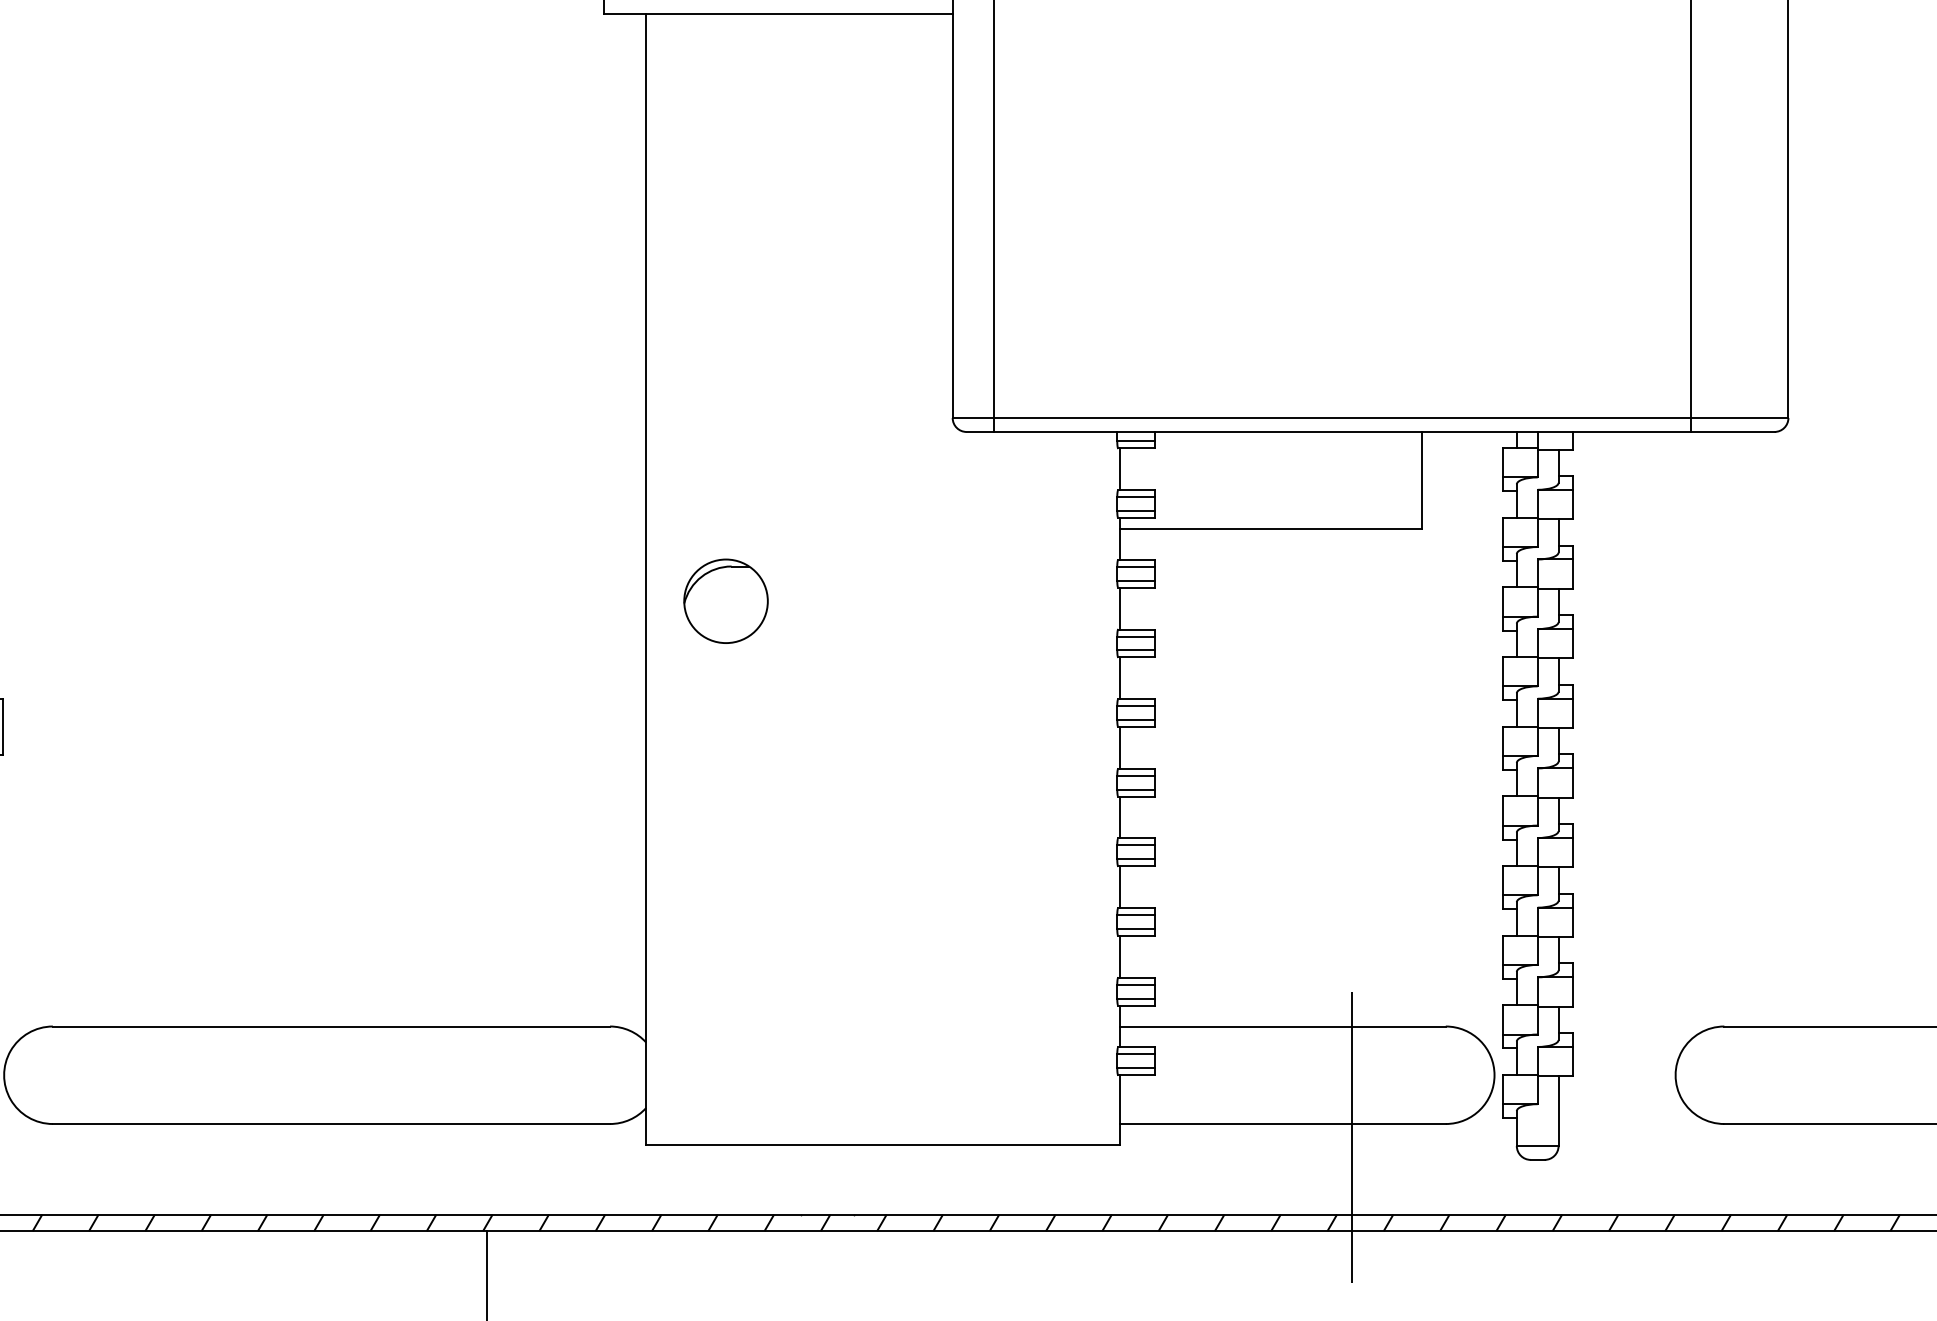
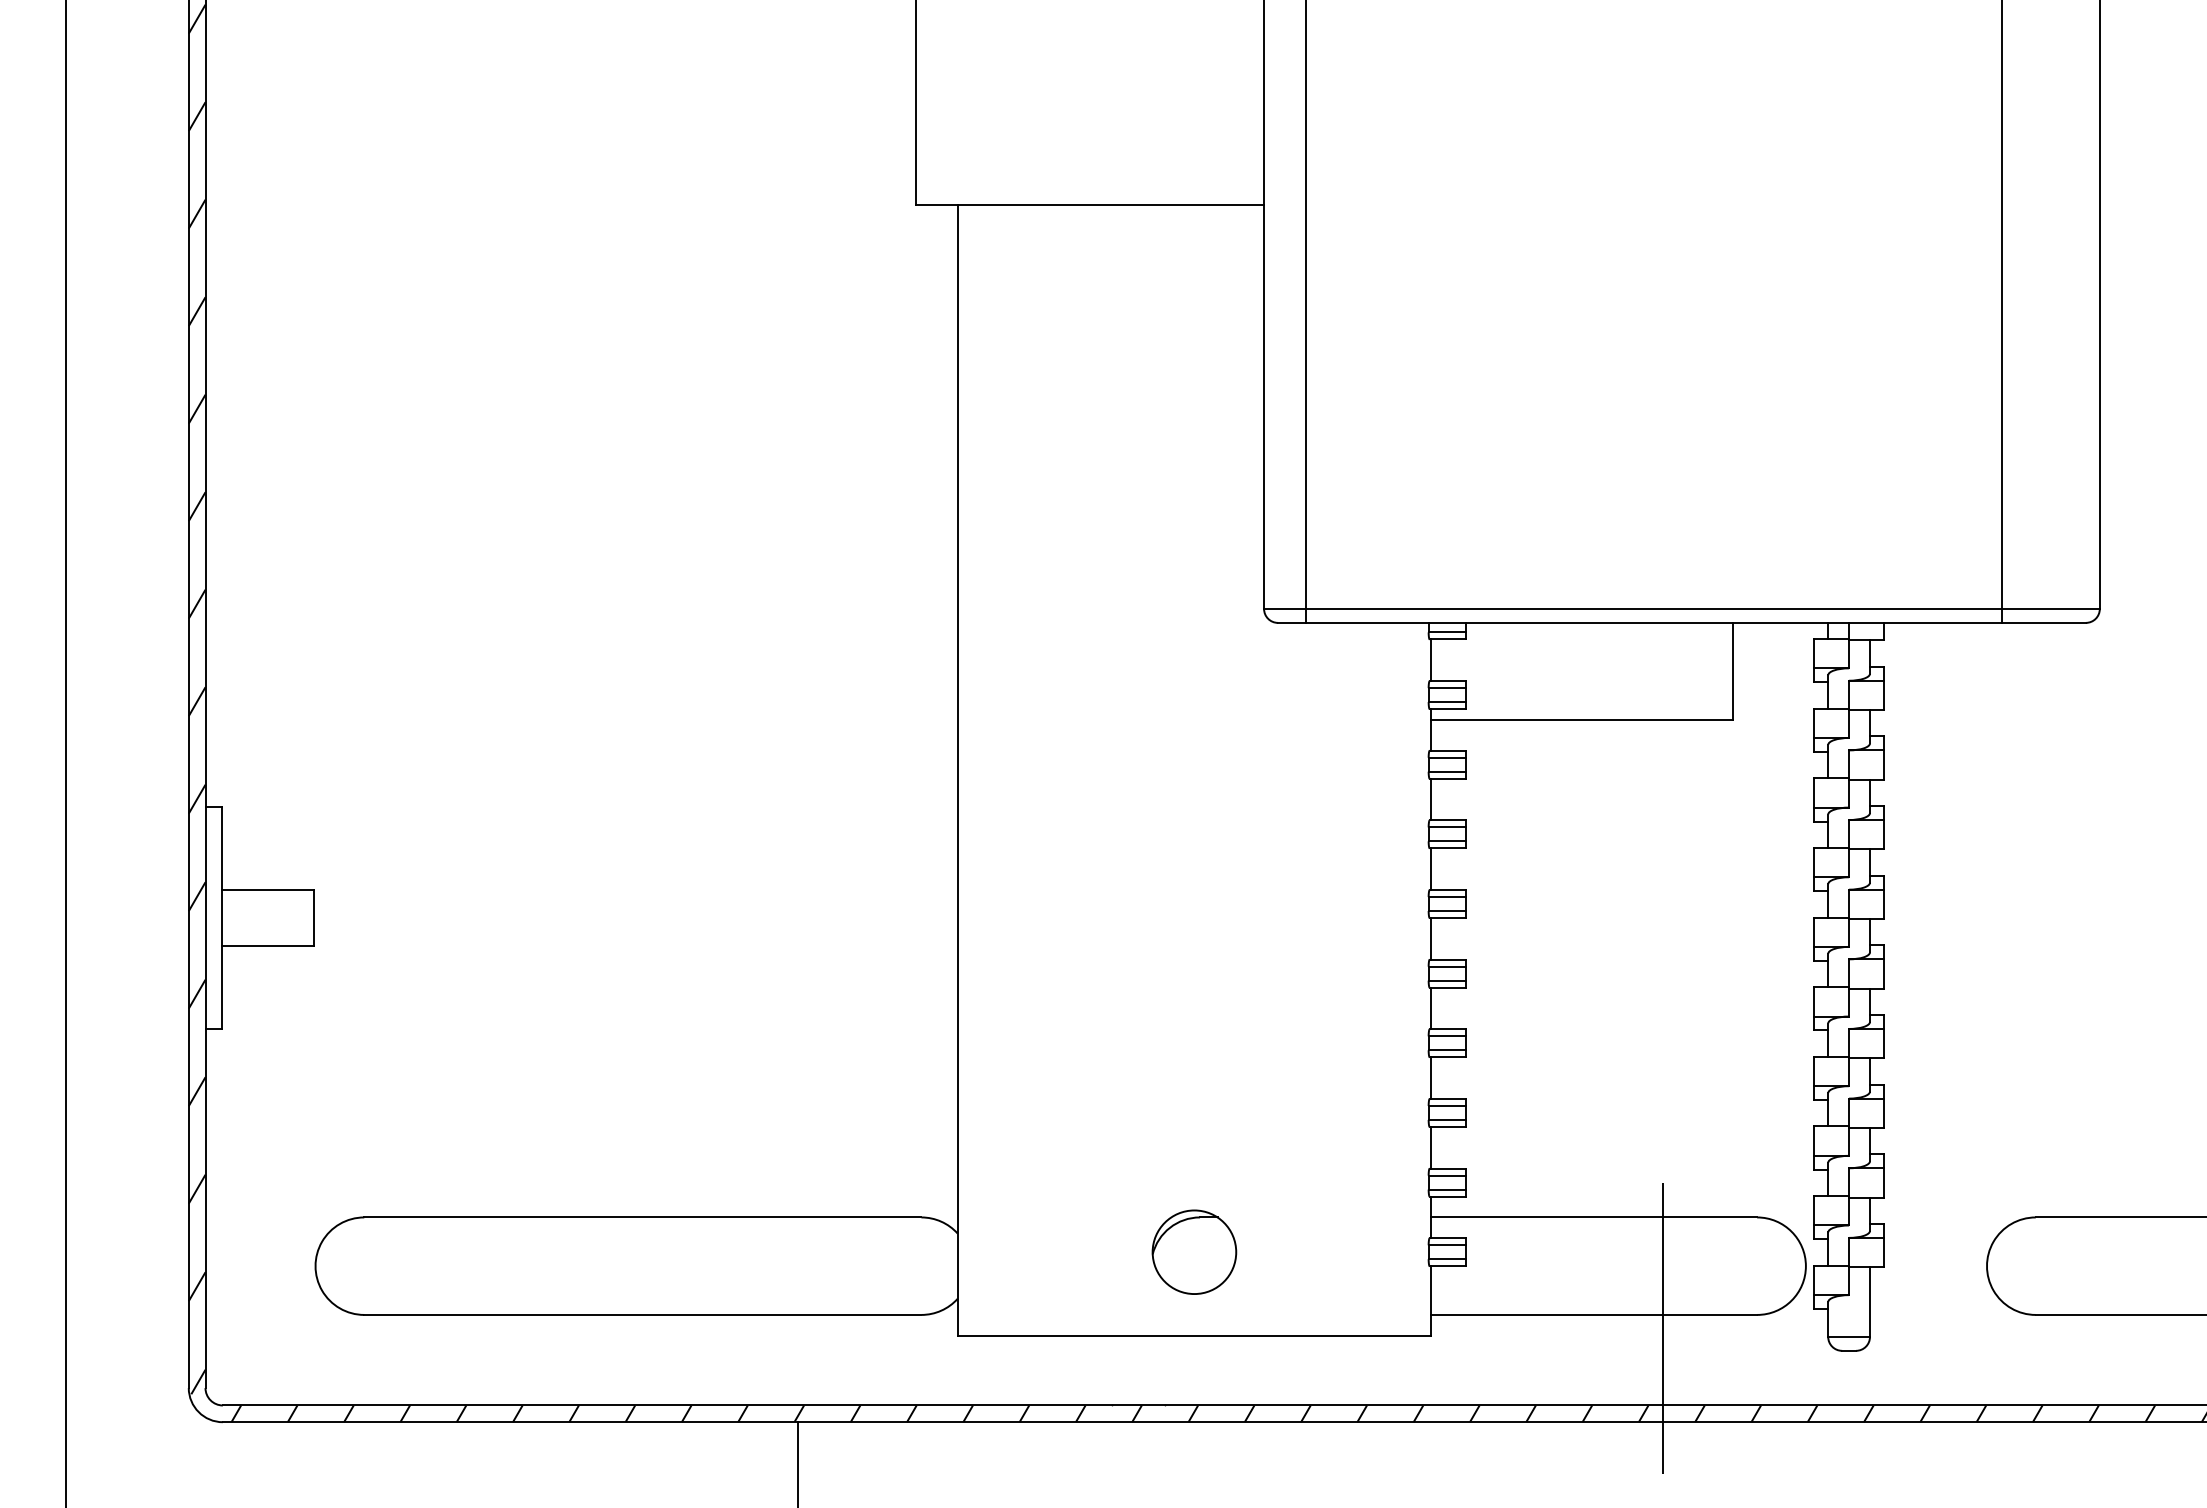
part: (726, 600) -> (1194, 1251), moved

